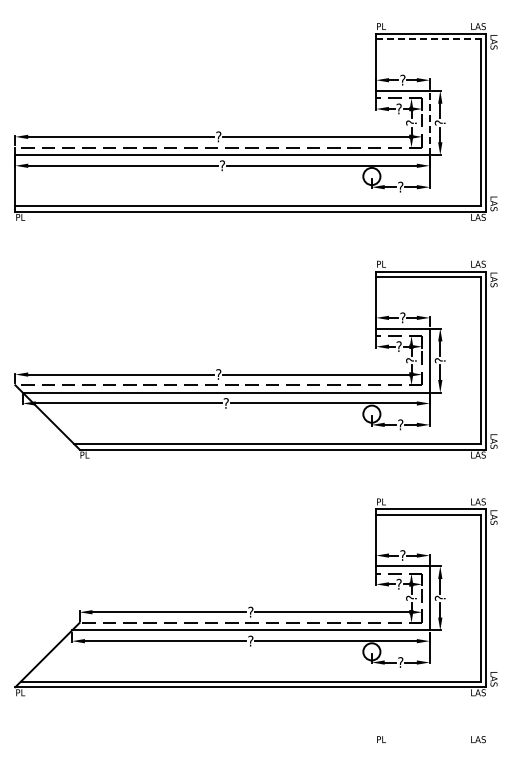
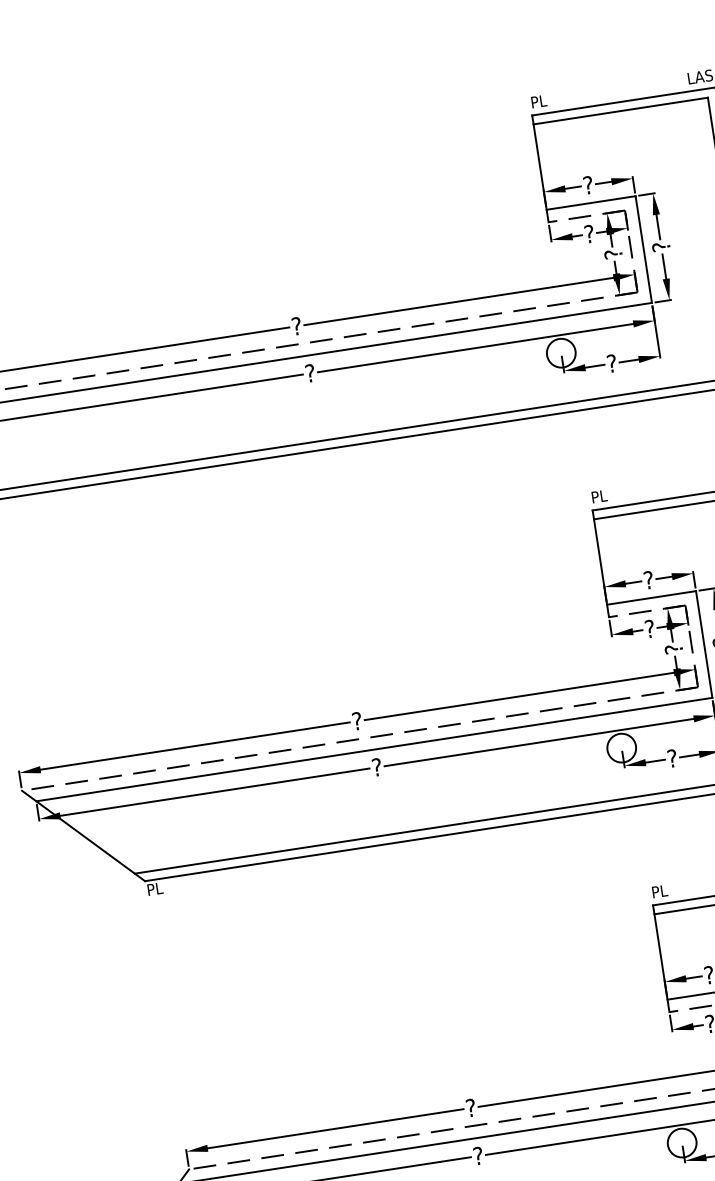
line: (429, 39) -> (622, 110), dashed -> solid
line: (429, 122) -> (643, 248), dashed -> solid

